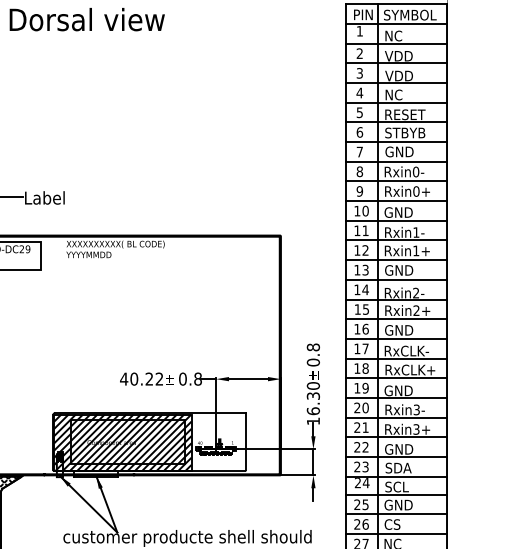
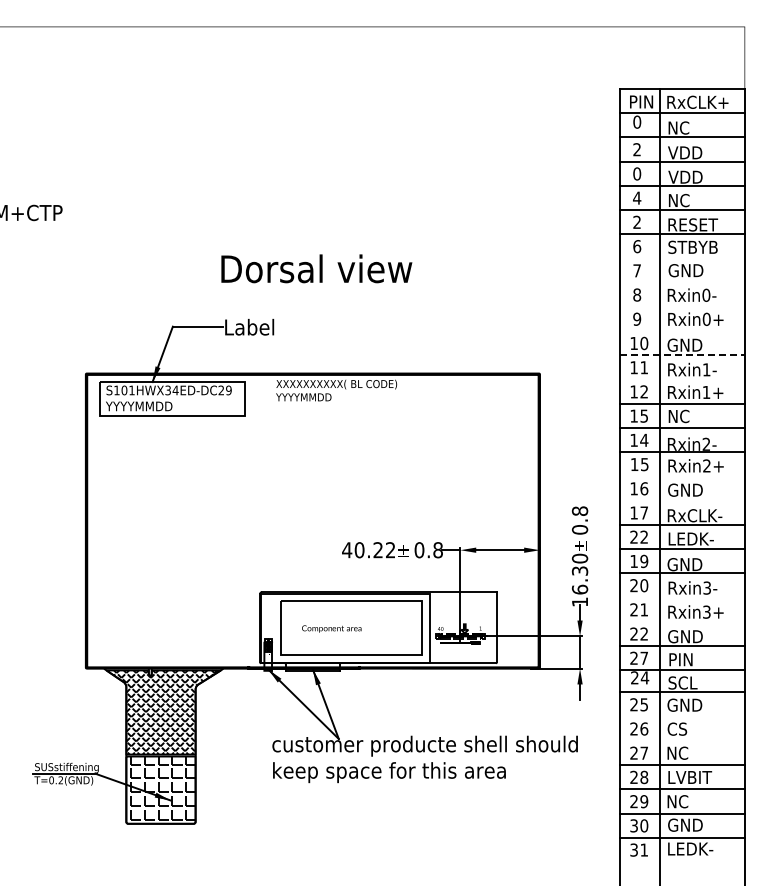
text: (409, 14) -> (698, 101), SYMBOL -> RxCLK+
text: (87, 19) -> (316, 268), moved
text: (360, 30) -> (637, 121), 1 -> 0
text: (360, 72) -> (637, 173), 3 -> 0
text: (359, 112) -> (636, 222), 5 -> 2
line: (396, 142) -> (682, 258), removed
line: (396, 161) -> (682, 282), removed
line: (396, 181) -> (682, 306), removed
line: (396, 201) -> (682, 331), removed
line: (397, 220) -> (683, 355), solid -> dashed
line: (396, 240) -> (682, 379), removed
text: (365, 269) -> (644, 415), 13 -> 15
text: (399, 270) -> (685, 416), GND -> NC
line: (396, 319) -> (682, 476), removed
line: (396, 338) -> (682, 500), removed
text: (361, 368) -> (639, 536), 18 -> 22
text: (410, 369) -> (699, 538), RxCLK+ -> LEDK-
line: (396, 417) -> (682, 597), removed
line: (396, 437) -> (682, 621), removed
hatch: (122, 441) -> (345, 627), removed
text: (365, 466) -> (644, 657), 23 -> 27
text: (398, 467) -> (684, 659), SDA -> PIN
line: (396, 514) -> (682, 716), removed
line: (396, 533) -> (682, 740), removed

